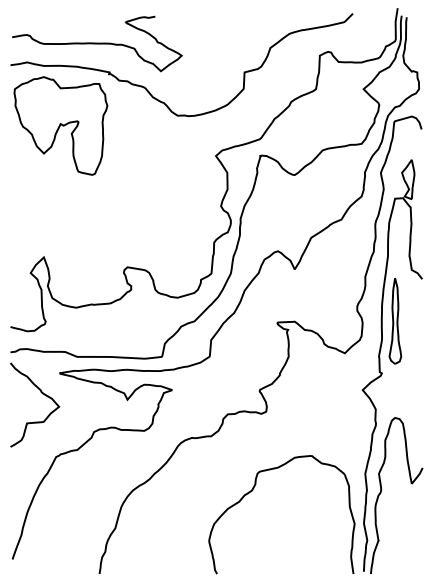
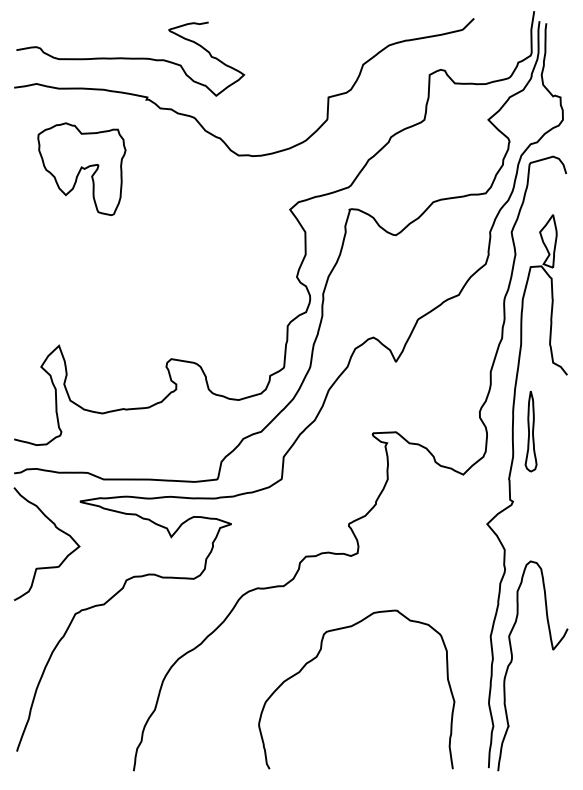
part: (60, 125) -> (81, 168), size x0.7
part: (394, 321) -> (530, 431), size x0.7
curve: (252, 490) -> (317, 657), moved

